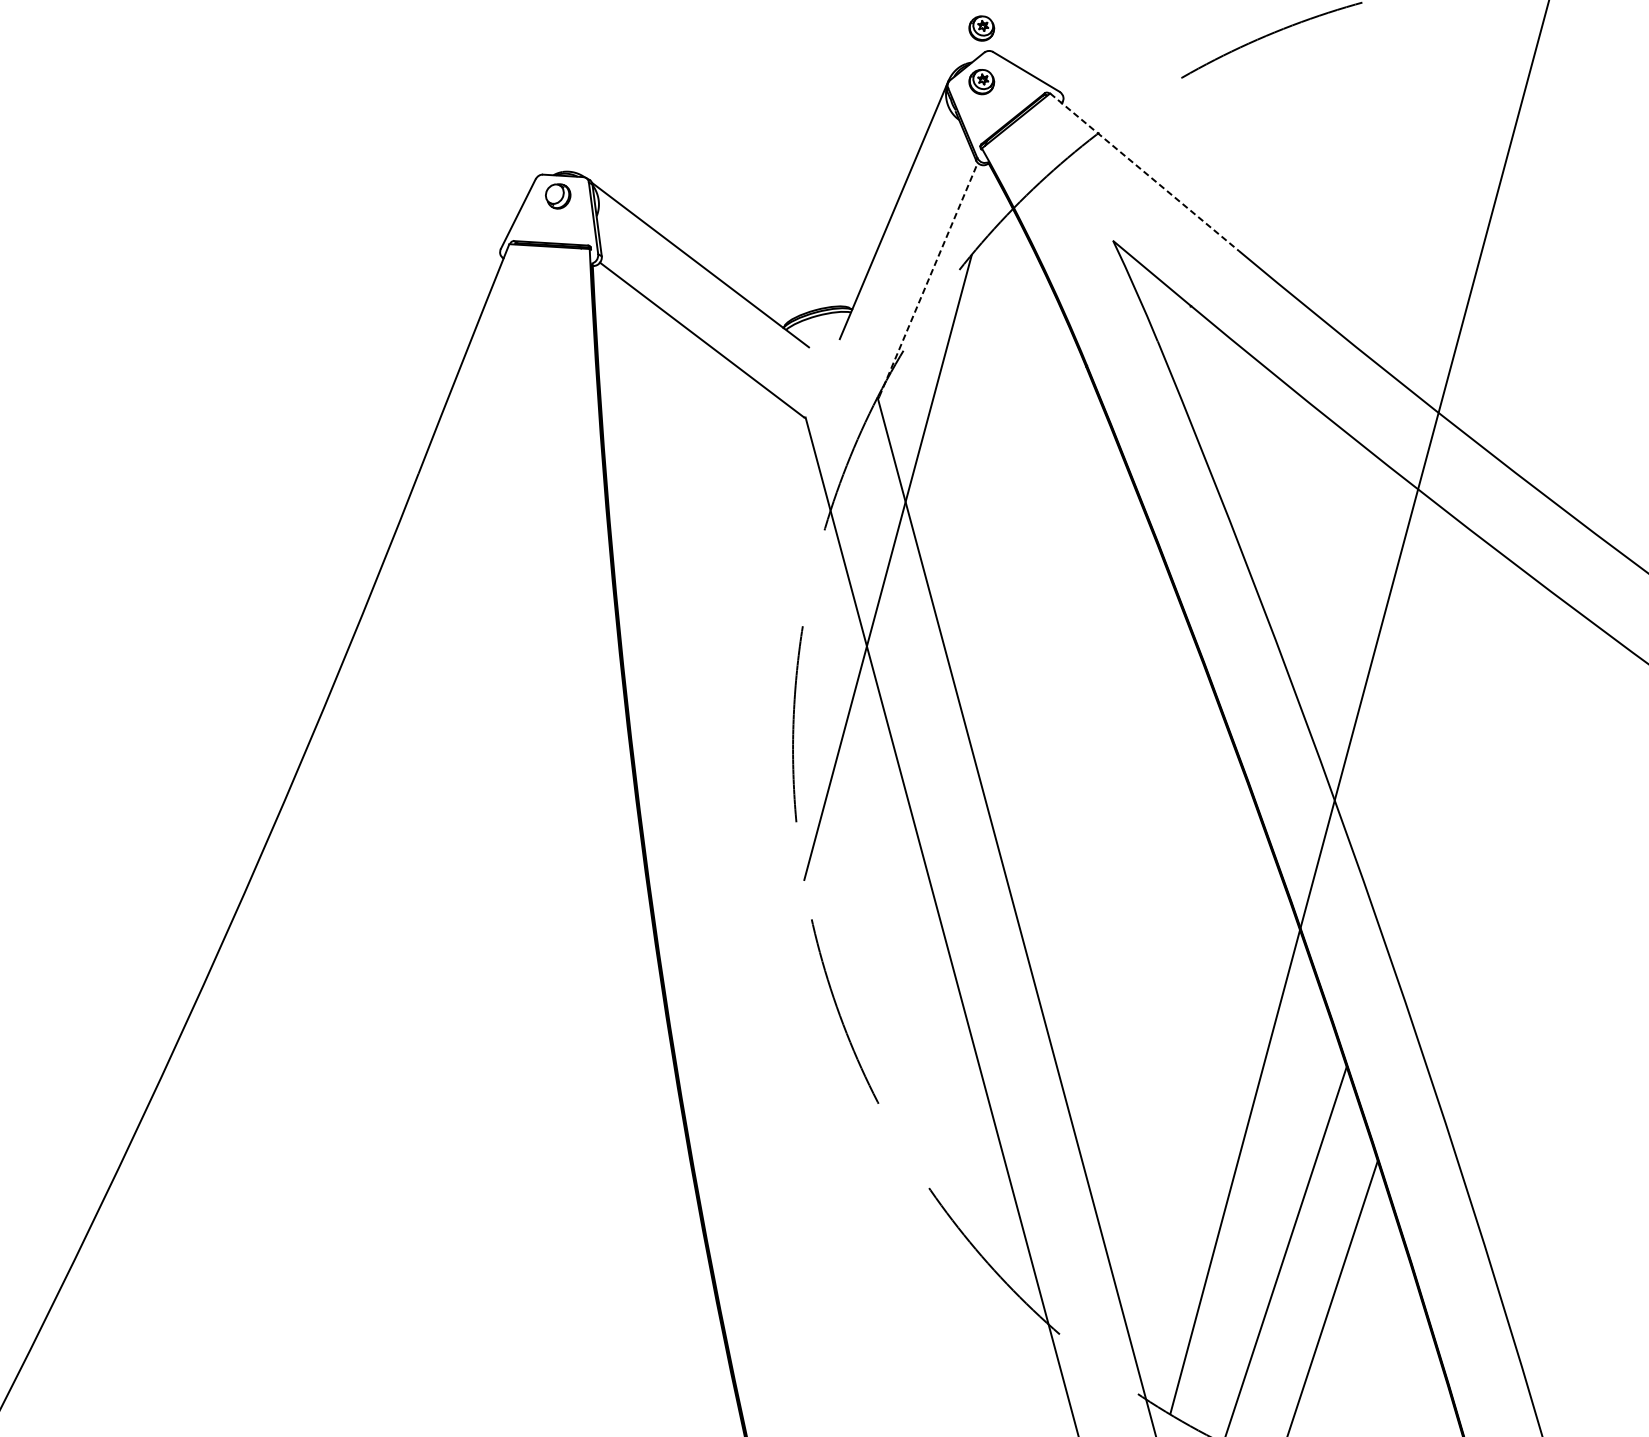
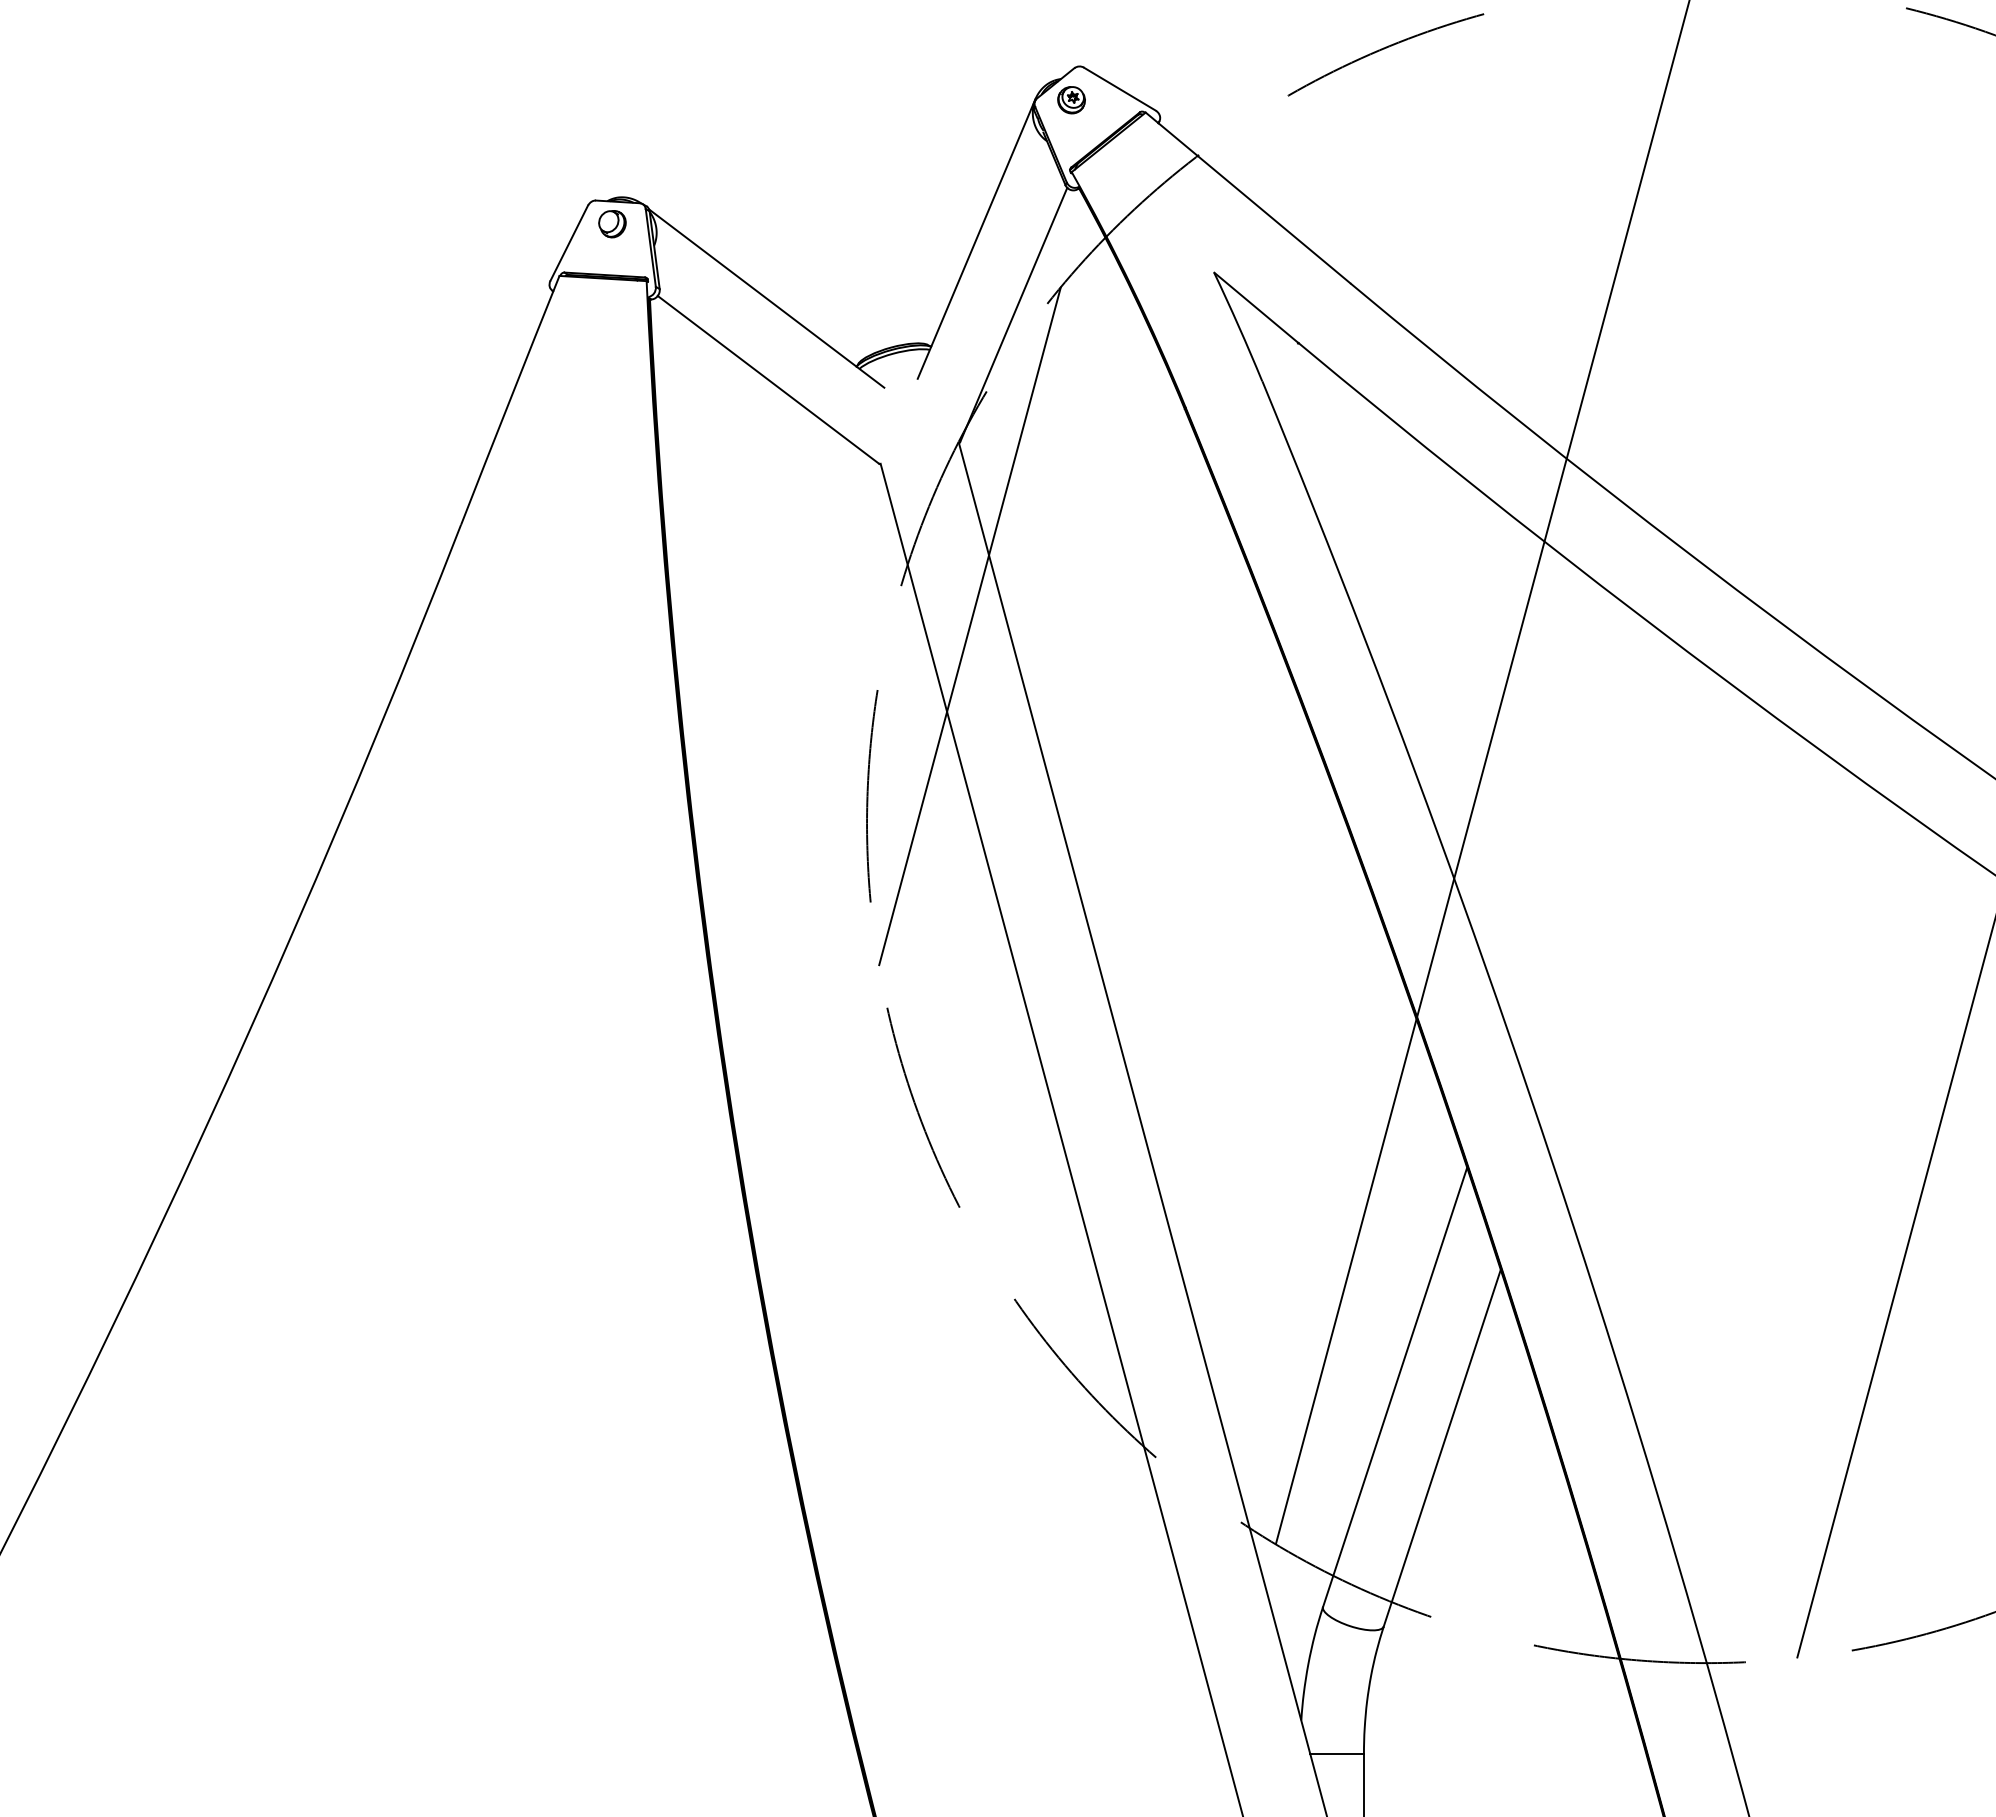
part: (981, 28) -> (1071, 42), removed
line: (1145, 172) -> (1248, 198), dashed -> solid
line: (928, 279) -> (1013, 314), dashed -> solid

